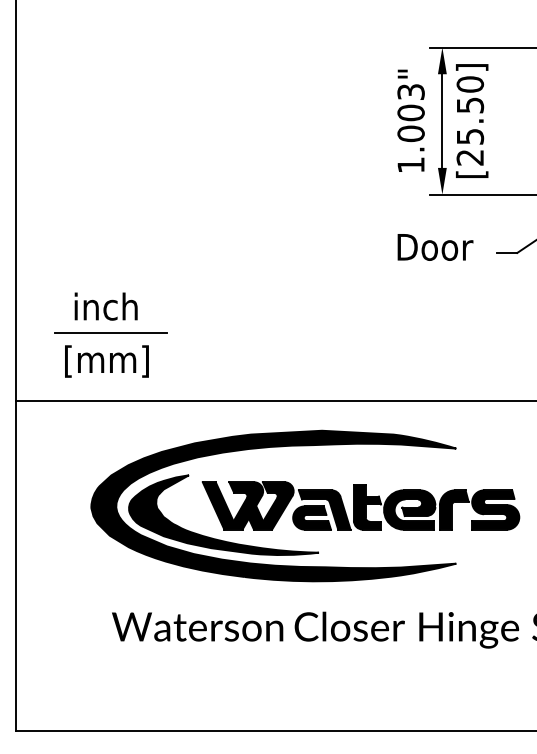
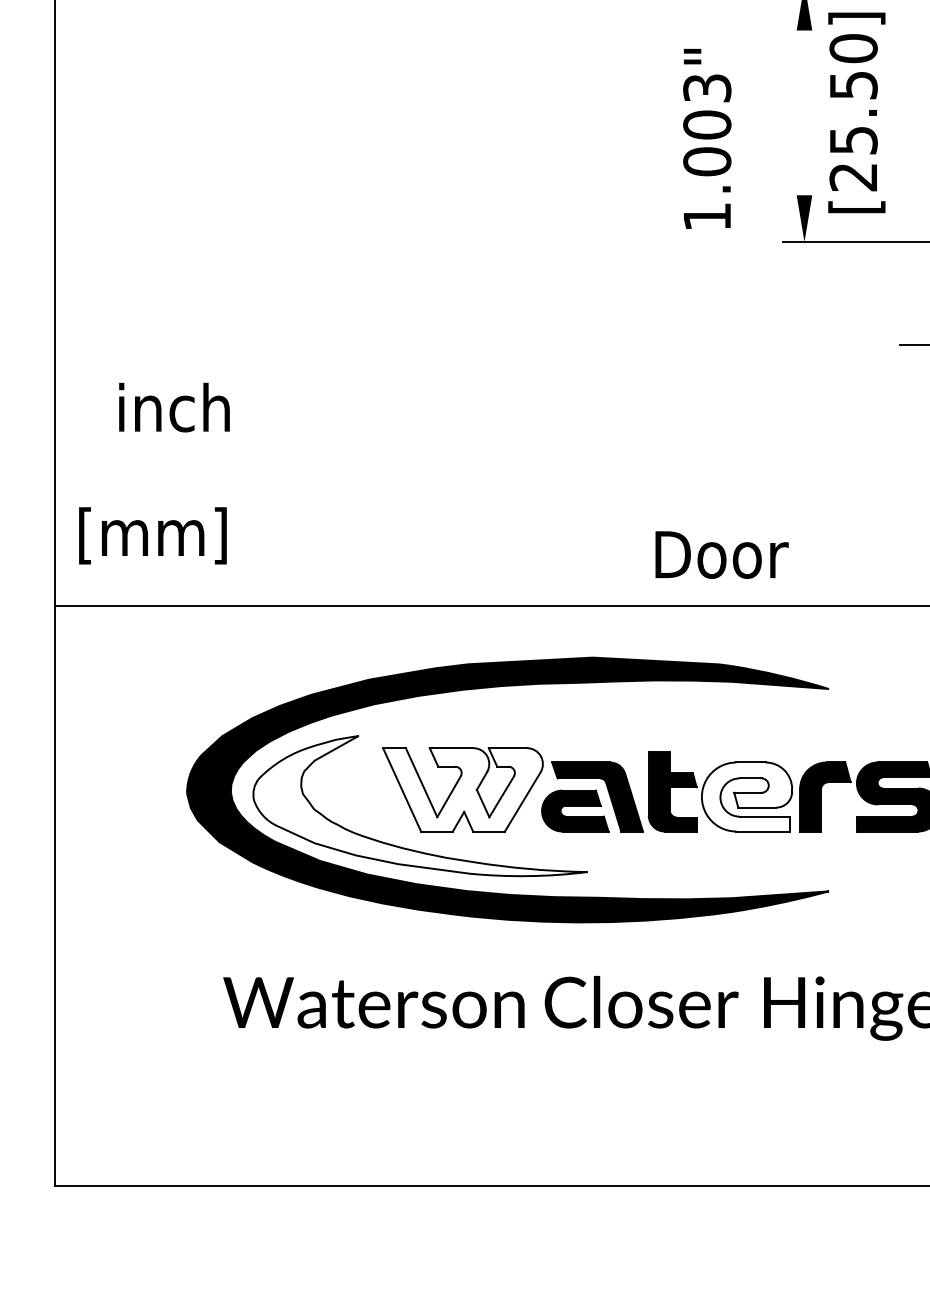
text: (410, 120) -> (706, 138), moved
line: (442, 120) -> (804, 111), removed
text: (435, 247) -> (722, 555), moved
text: (105, 306) -> (173, 407), moved
line: (110, 332) -> (220, 484), removed
text: (106, 361) -> (152, 535), moved
fill: (247, 505) -> (461, 789), removed
fill: (409, 509) -> (746, 796), removed
fill: (224, 515) -> (421, 806), removed

